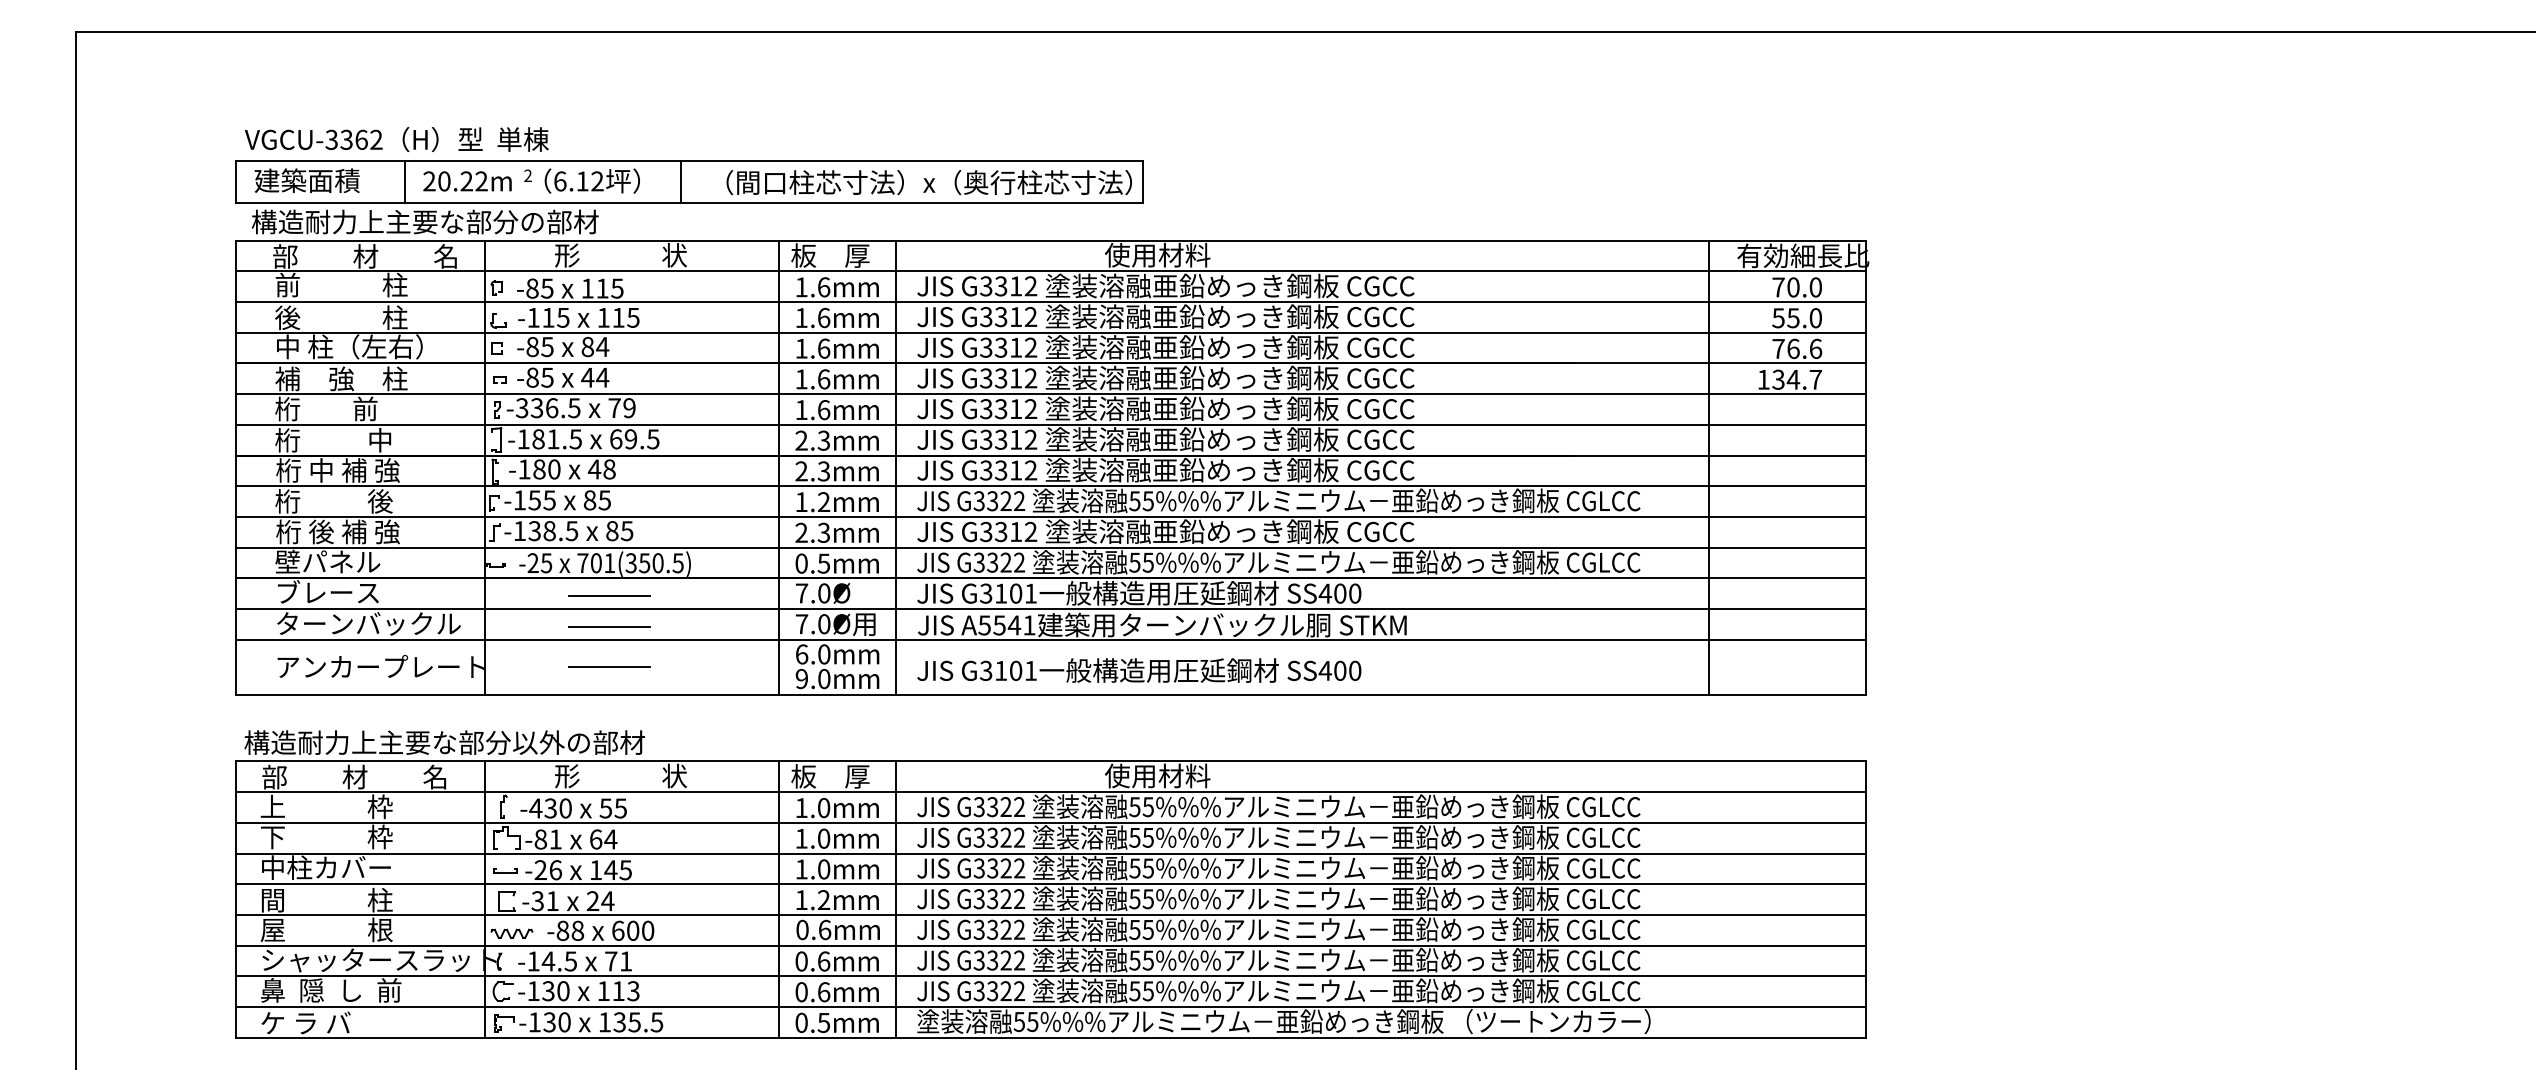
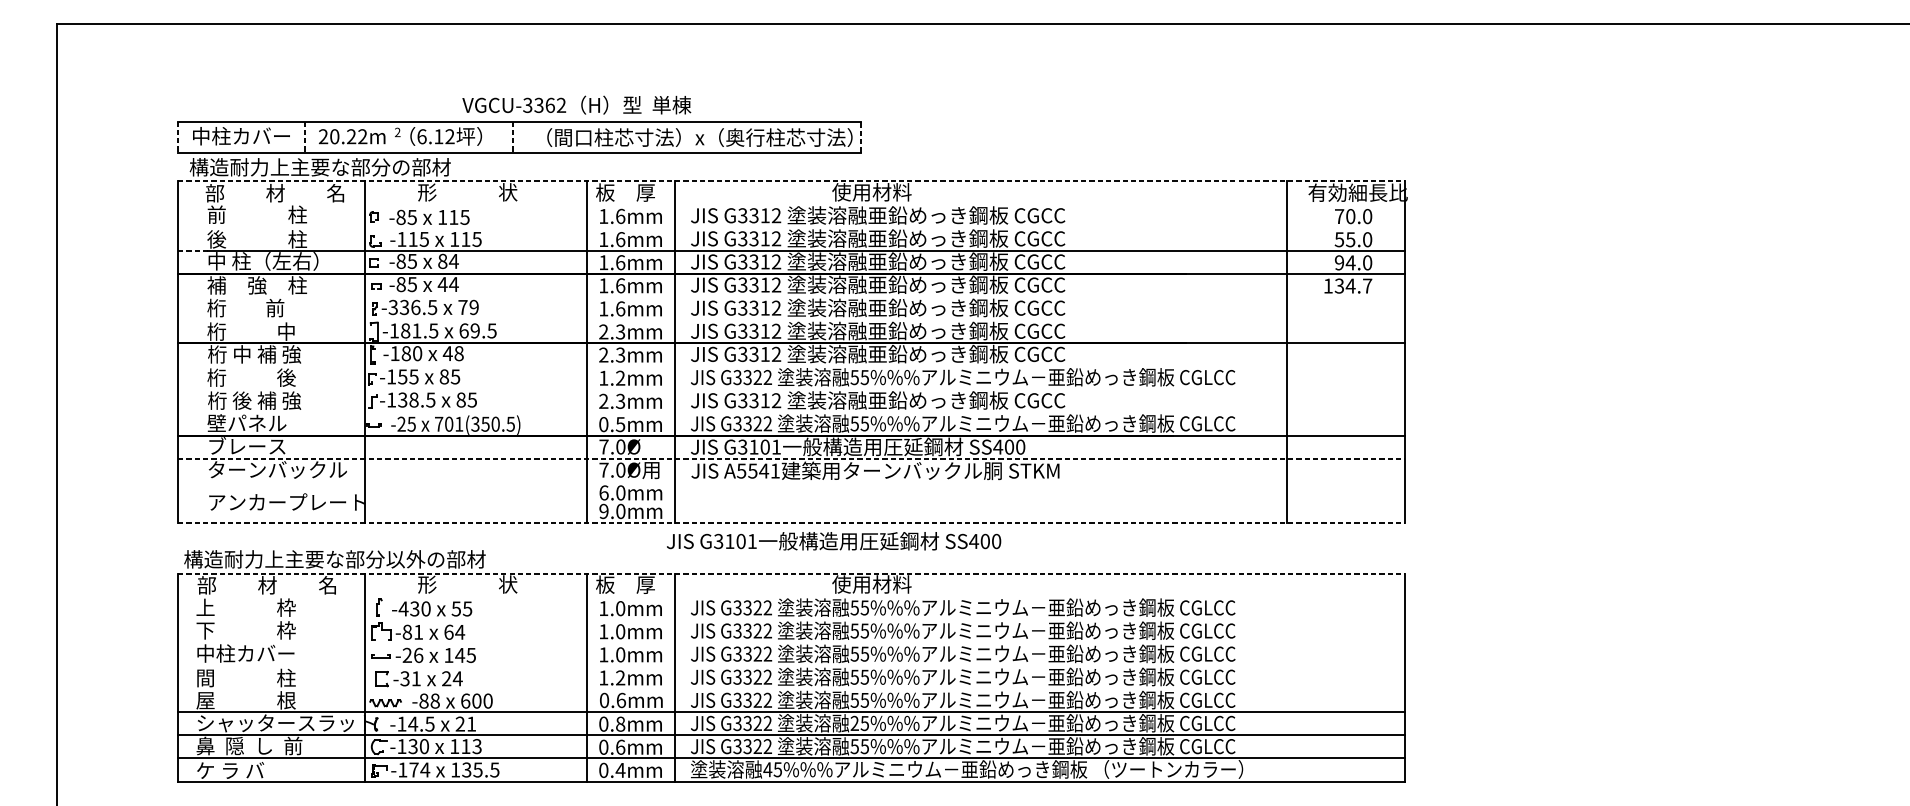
text: (396, 139) -> (576, 105), moved
text: (319, 180) -> (240, 136), 建築面積 -> 中柱カバー
line: (236, 181) -> (178, 136), solid -> dashed
line: (405, 181) -> (305, 136), solid -> dashed
line: (681, 181) -> (513, 136), solid -> dashed
line: (1142, 181) -> (860, 136), solid -> dashed
line: (1051, 240) -> (791, 181), solid -> dashed
line: (1050, 271) -> (791, 204), removed
line: (1050, 302) -> (791, 227), removed
line: (256, 332) -> (193, 250), solid -> dashed
text: (1797, 348) -> (1353, 262), 76.6 -> 94.0
line: (1050, 394) -> (791, 297), removed
line: (1050, 424) -> (791, 319), removed
line: (1050, 486) -> (791, 366), removed
line: (1050, 516) -> (791, 389), removed
line: (1050, 547) -> (791, 412), removed
line: (609, 596) -> (459, 449), removed
line: (1051, 609) -> (791, 459), solid -> dashed
line: (609, 626) -> (459, 471), removed
line: (1050, 639) -> (791, 481), removed
line: (609, 667) -> (459, 502), removed
text: (1139, 670) -> (834, 541), moved
line: (1051, 694) -> (791, 523), solid -> dashed
line: (1051, 761) -> (791, 573), solid -> dashed
line: (1050, 792) -> (791, 596), removed
line: (1050, 822) -> (791, 619), removed
line: (1050, 853) -> (791, 642), removed
line: (1050, 884) -> (791, 666), removed
line: (1050, 914) -> (791, 688), removed
text: (1134, 960) -> (854, 723), 55%%% -> 25%%%
text: (611, 961) -> (460, 724), 71 -> 21
text: (823, 961) -> (620, 724), 0.6mm -> 0.8mm
text: (557, 1022) -> (419, 770), -130 -> -174
text: (823, 1022) -> (620, 770), 0.5mm -> 0.4mm
text: (1019, 1022) -> (767, 770), 55%%% -> 45%%%

